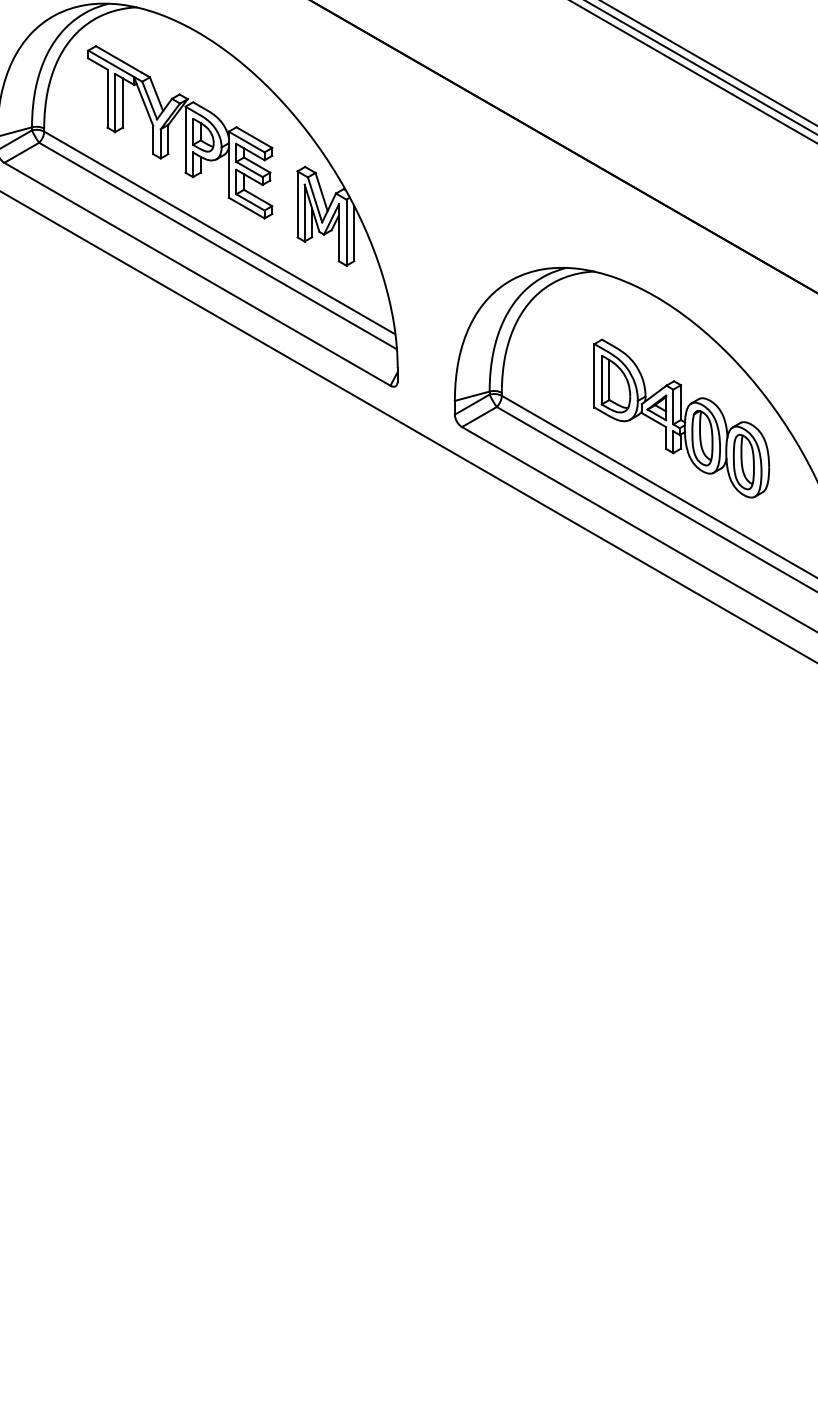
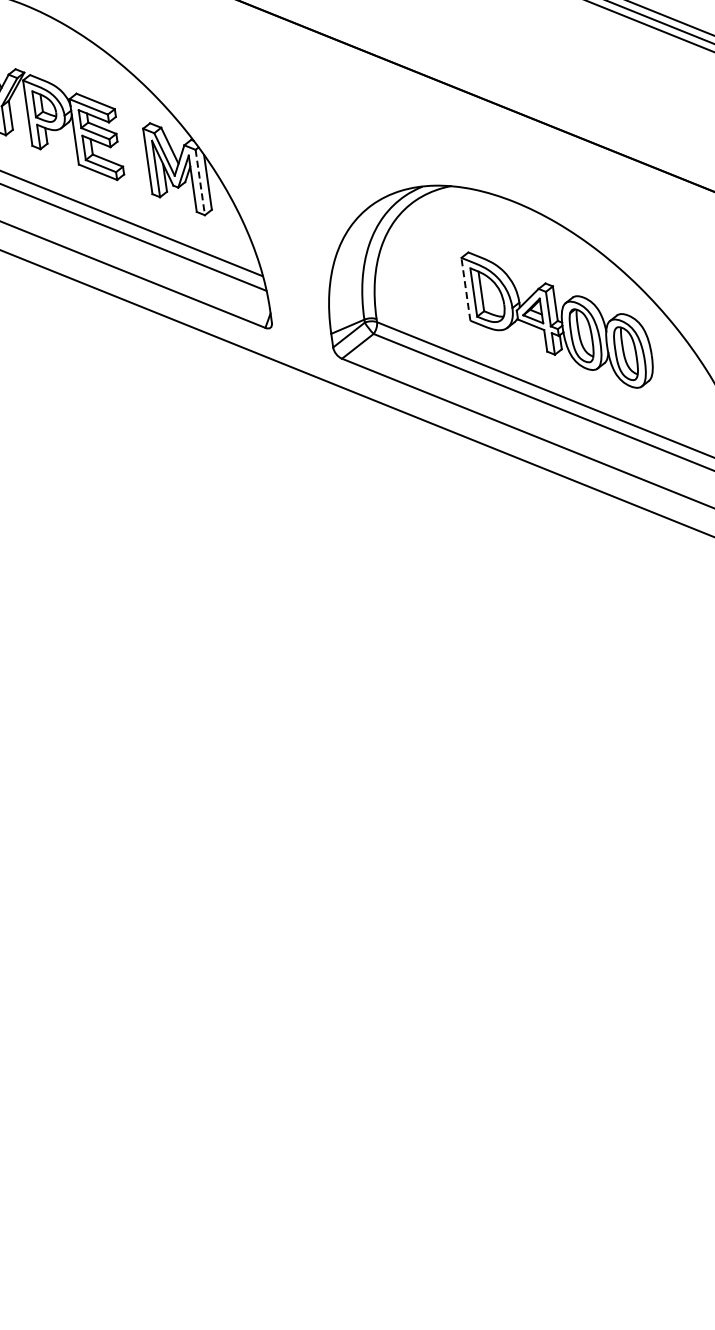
line: (346, 233) -> (200, 183), solid -> dashed
line: (594, 375) -> (465, 289), solid -> dashed

